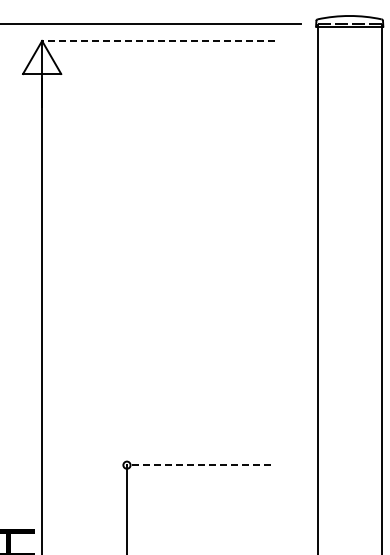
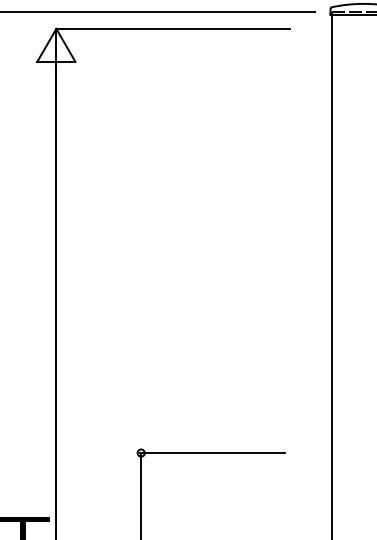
line: (157, 41) -> (171, 29), dashed -> solid
line: (198, 465) -> (212, 453), dashed -> solid

